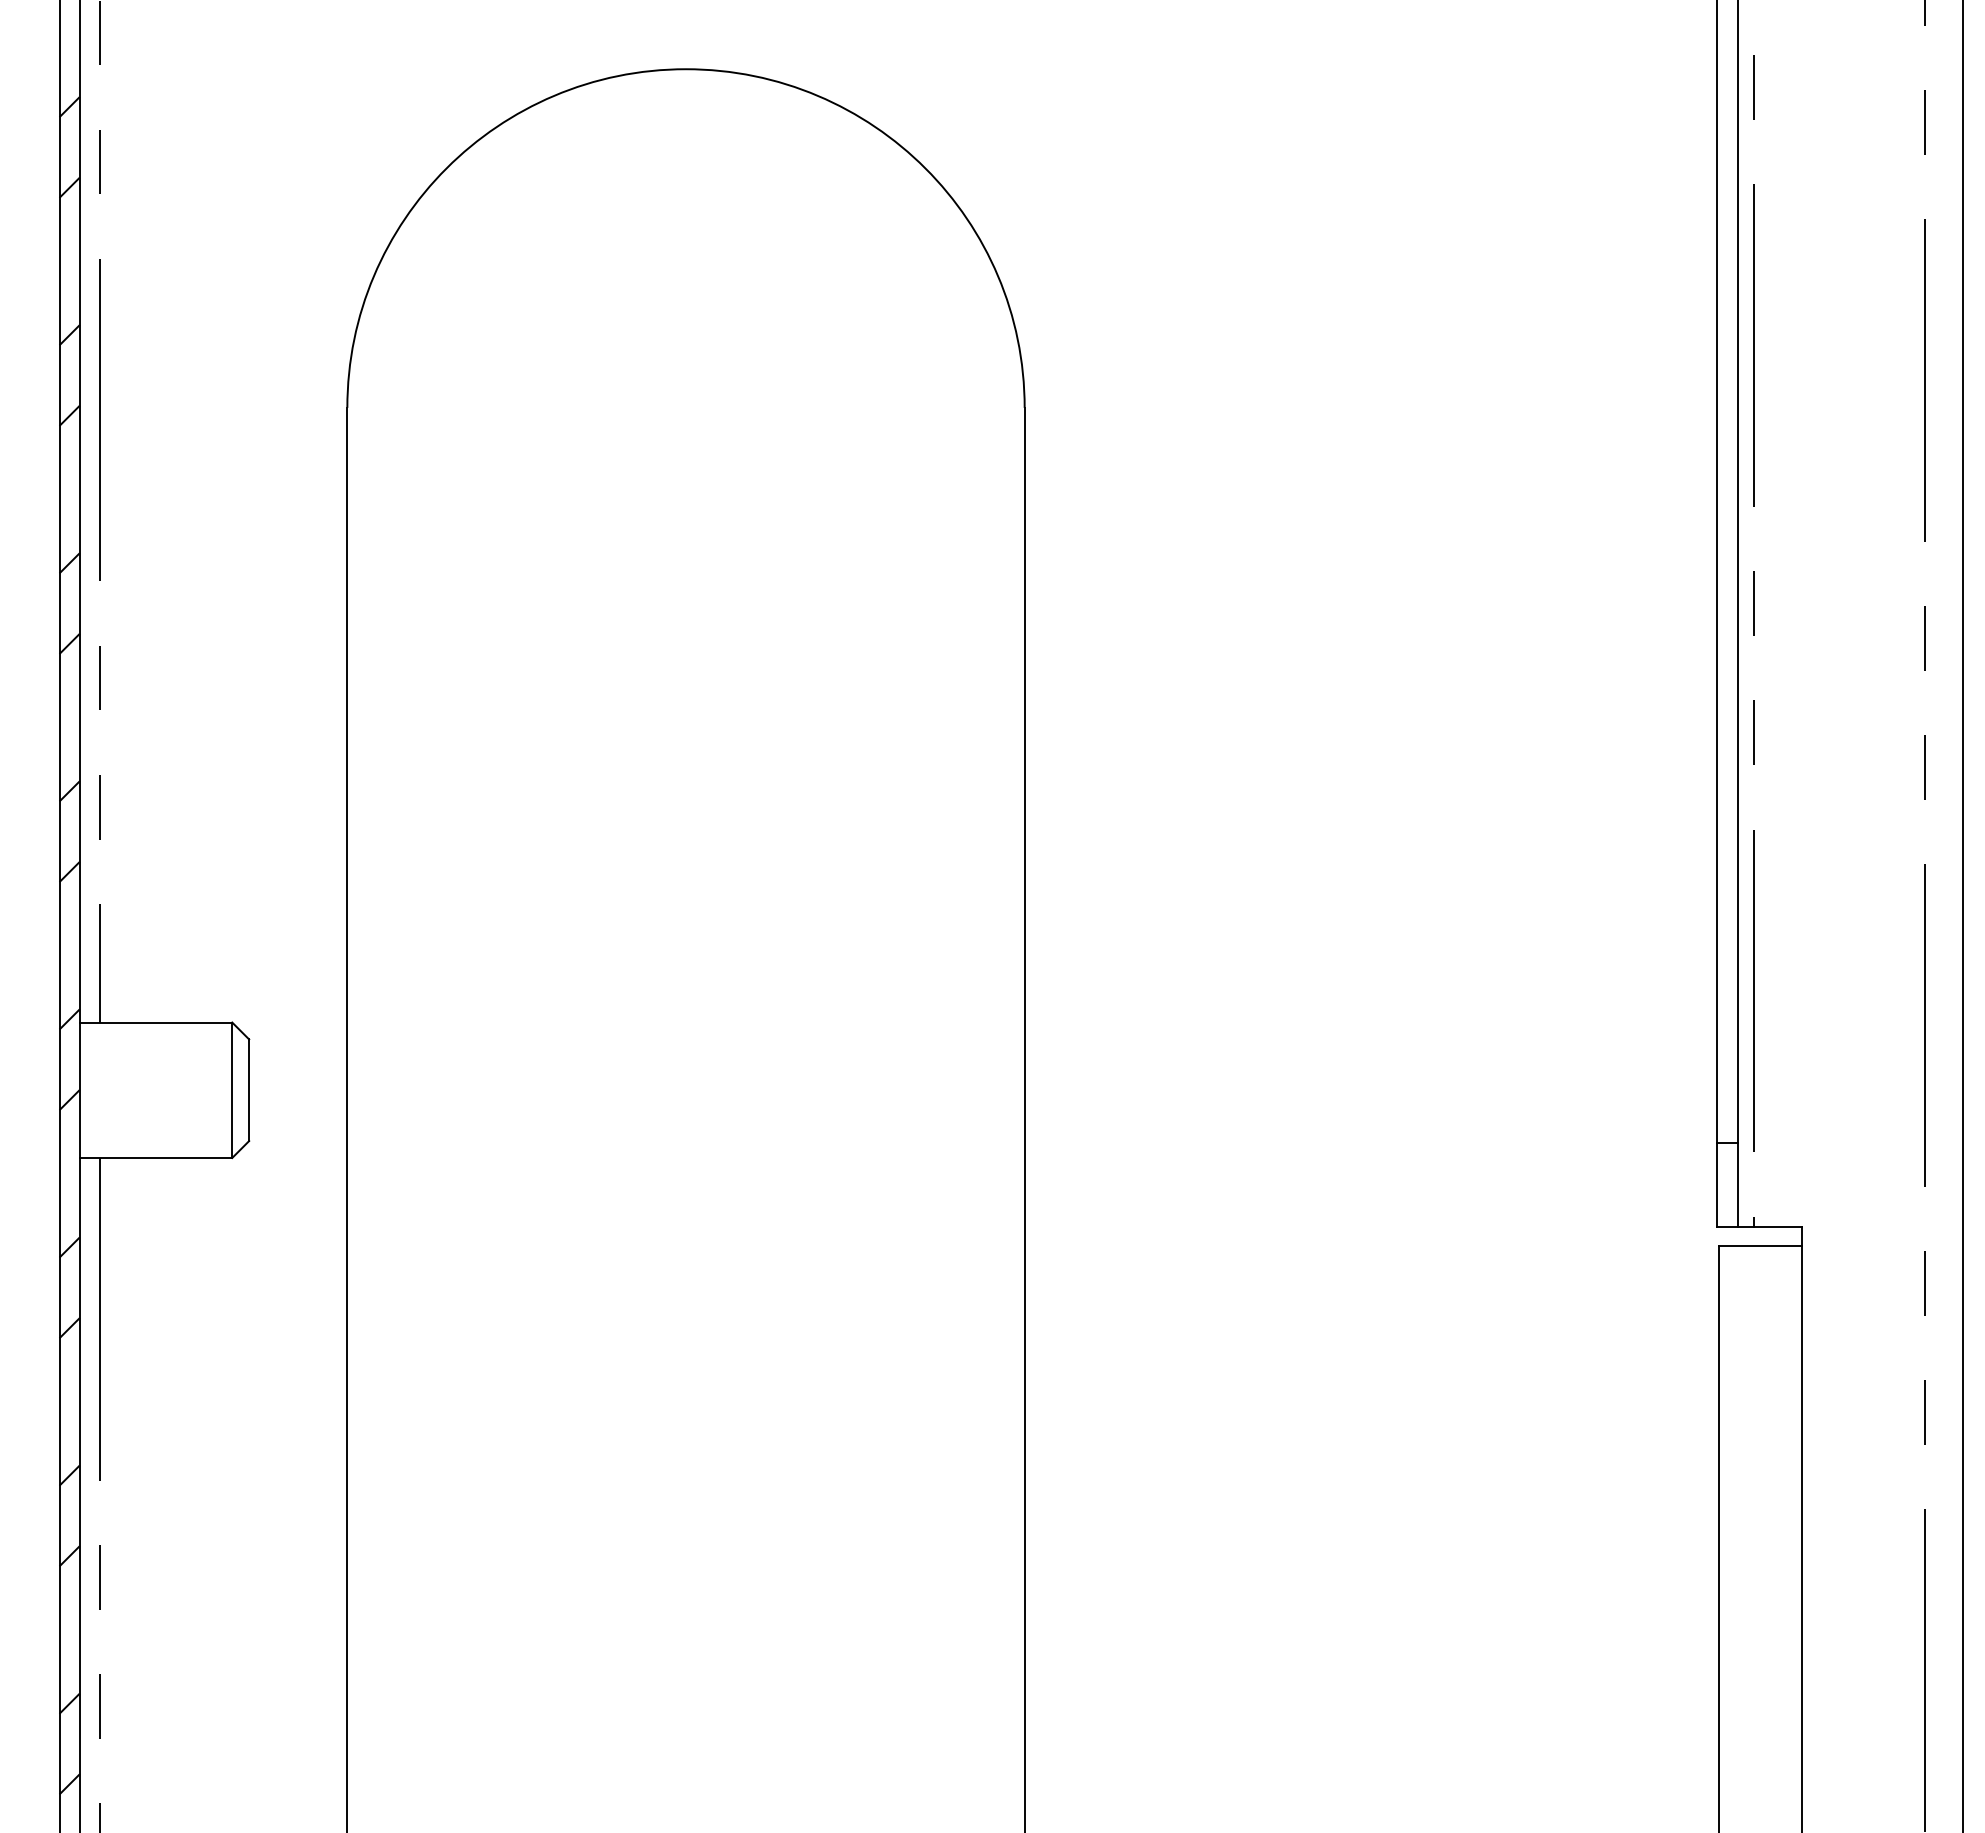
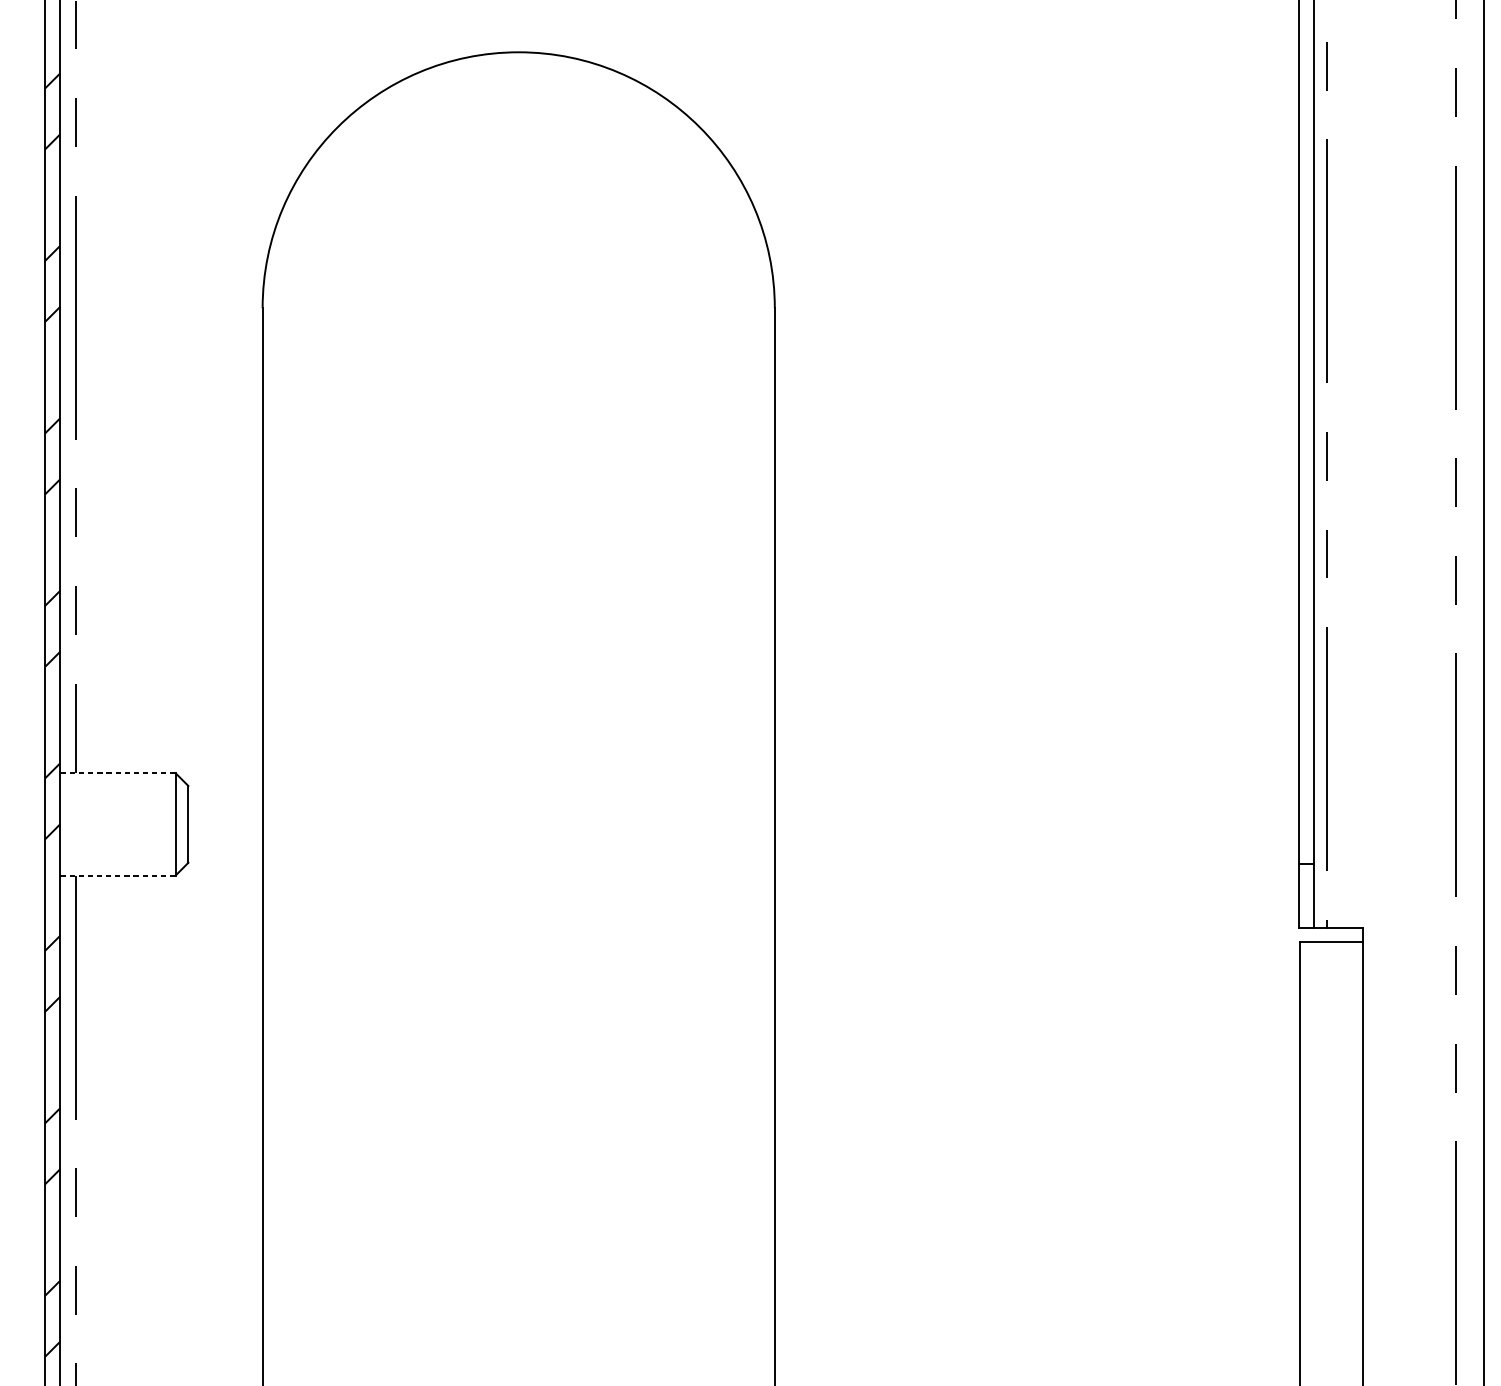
line: (155, 1022) -> (117, 773), solid -> dashed
line: (156, 1158) -> (118, 876), solid -> dashed

